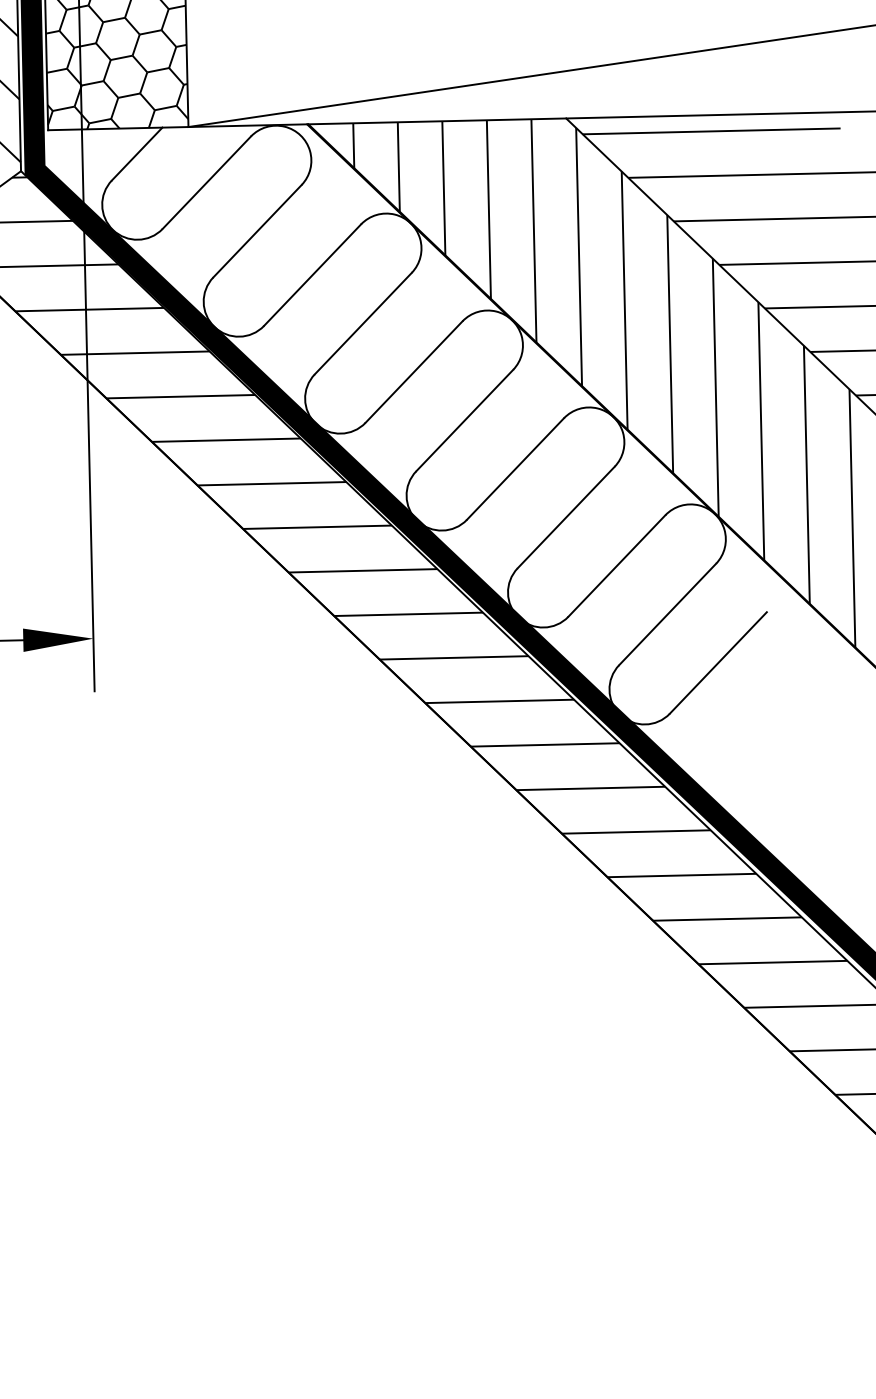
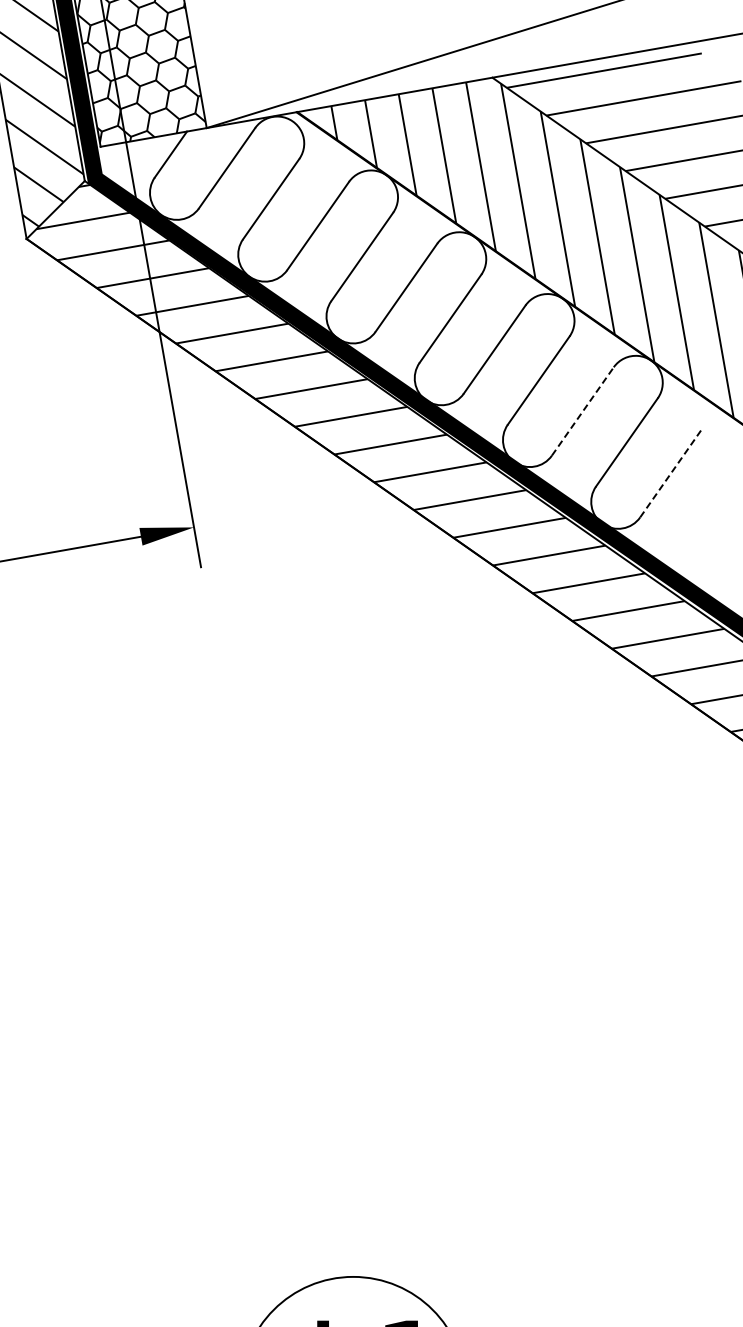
line: (616, 565) -> (582, 411), solid -> dashed
line: (718, 663) -> (671, 473), solid -> dashed

